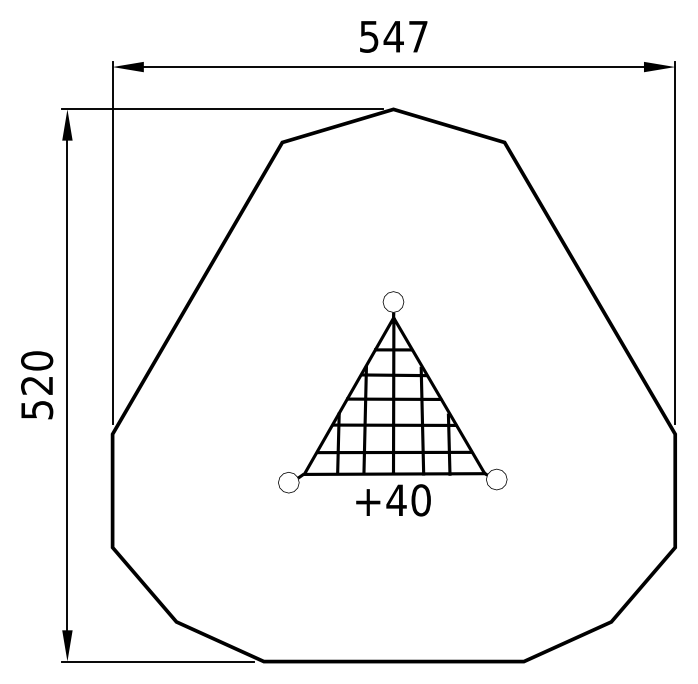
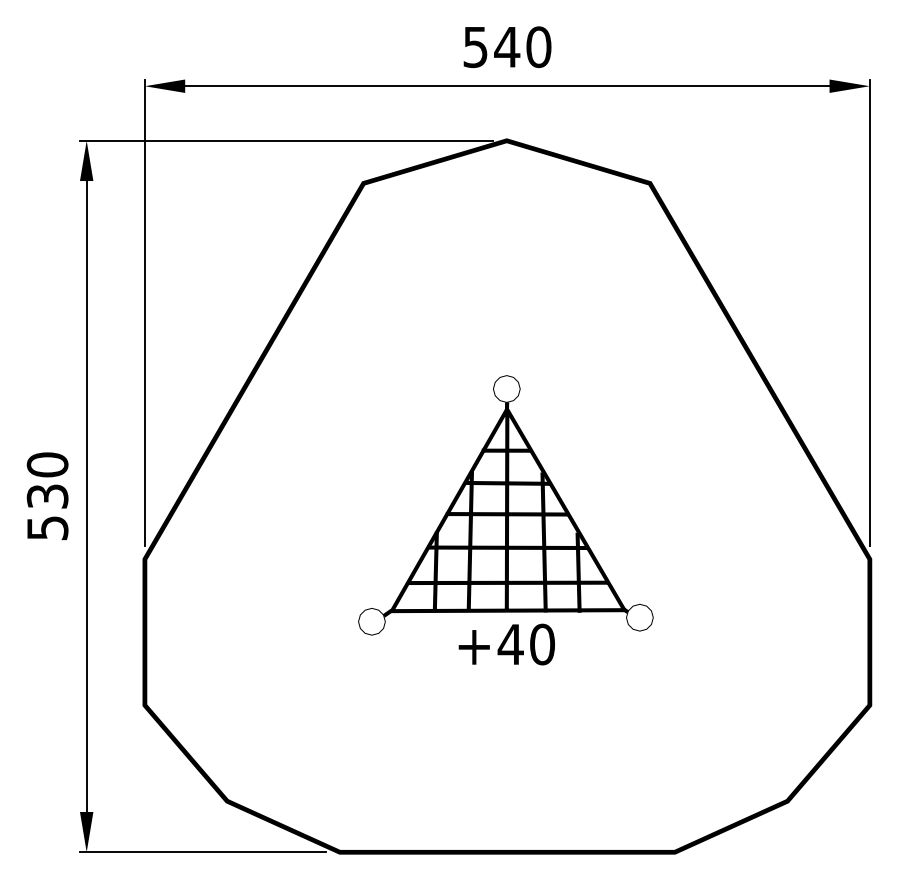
text: (418, 36) -> (539, 46), 547 -> 540
text: (37, 385) -> (48, 496), 520 -> 530

